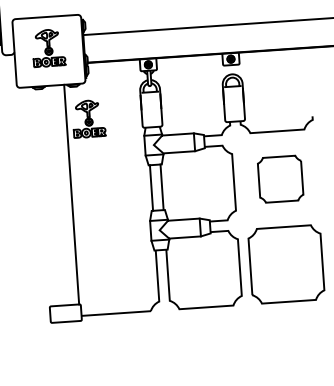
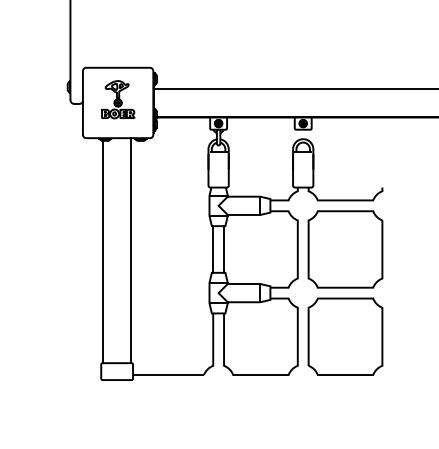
part: (89, 118) -> (154, 174), removed
part: (280, 179) -> (345, 249), size x1.67
line: (43, 197) -> (102, 251), added

